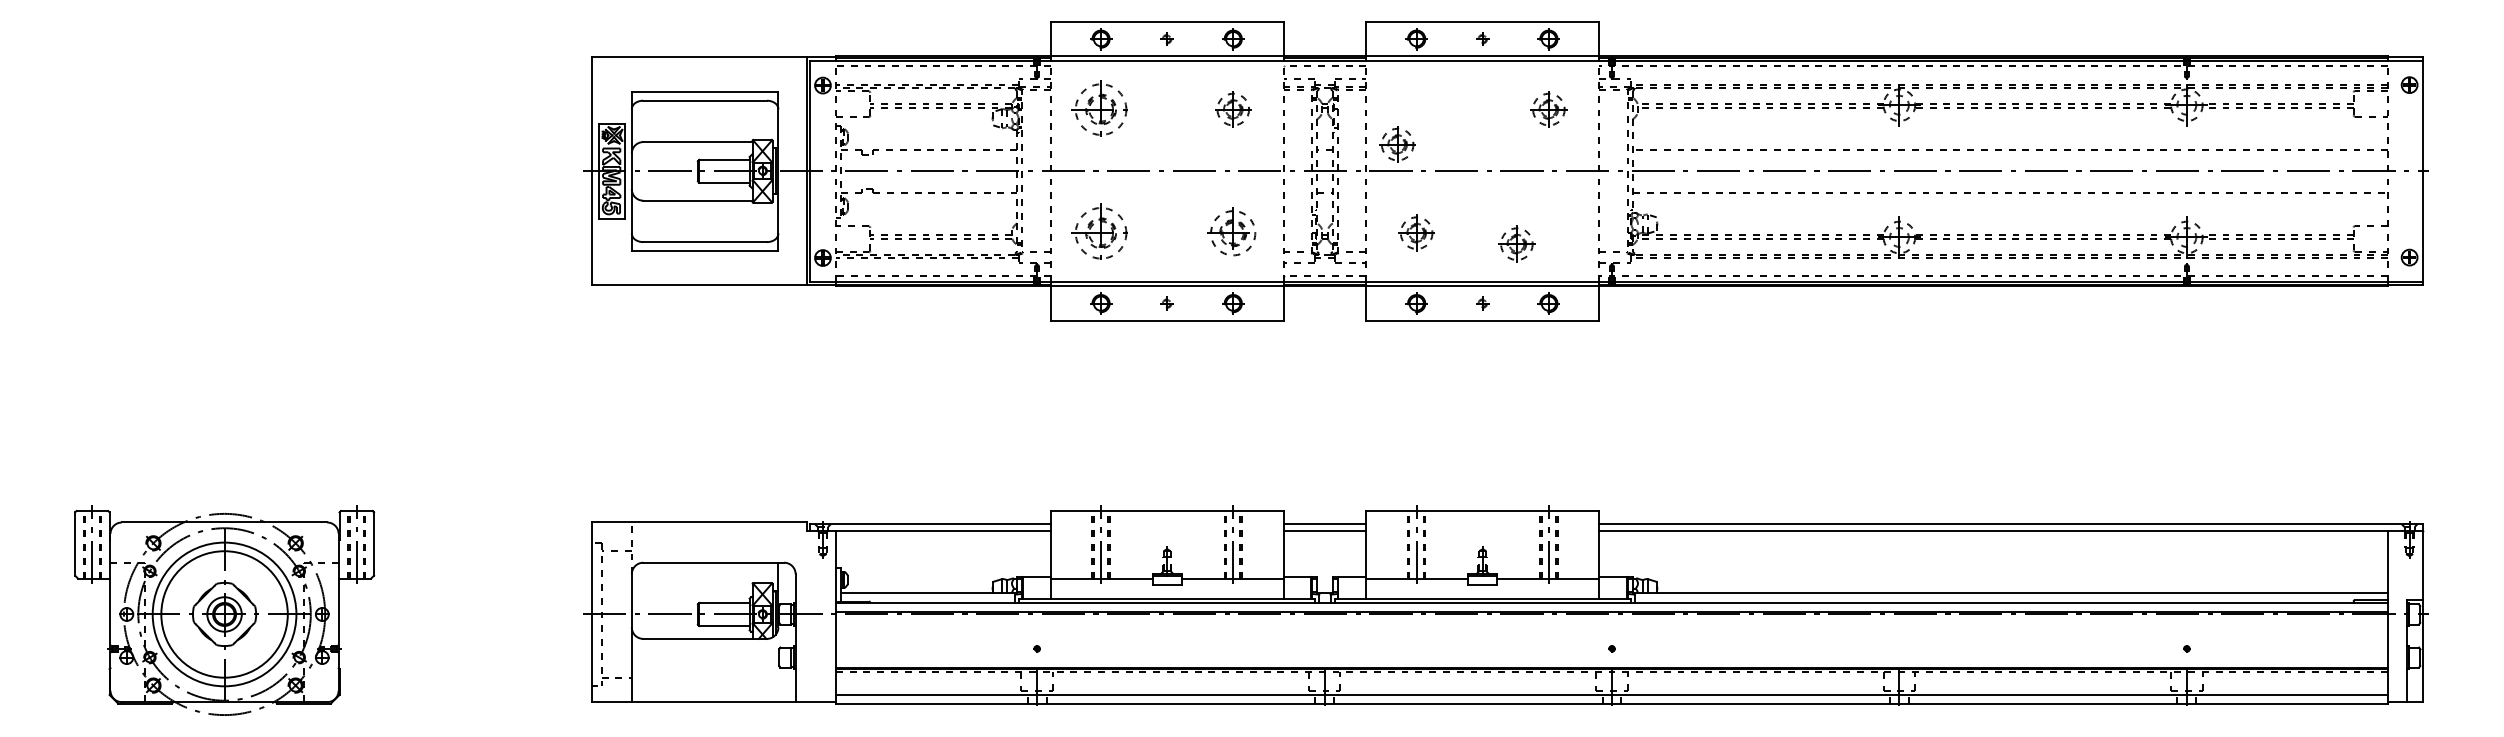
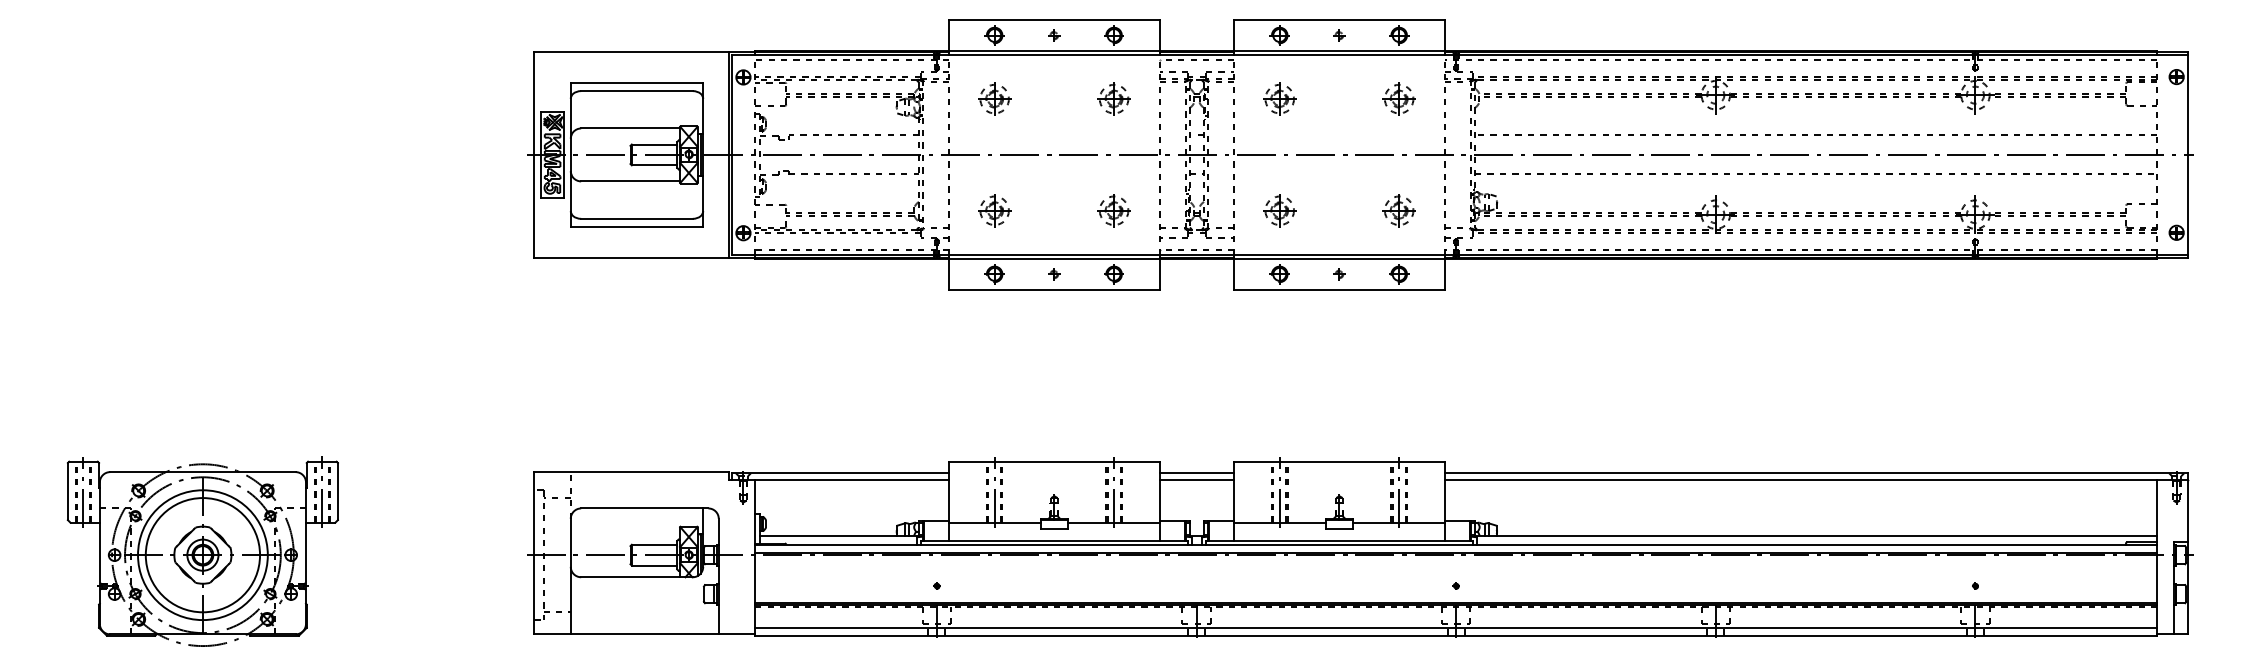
part: (1100, 109) -> (994, 99), size x0.62
part: (1397, 144) -> (1279, 99), moved
part: (1100, 232) -> (994, 210), size x0.62
part: (1233, 232) -> (1114, 210), size x0.71
part: (1516, 243) -> (1398, 210), moved

